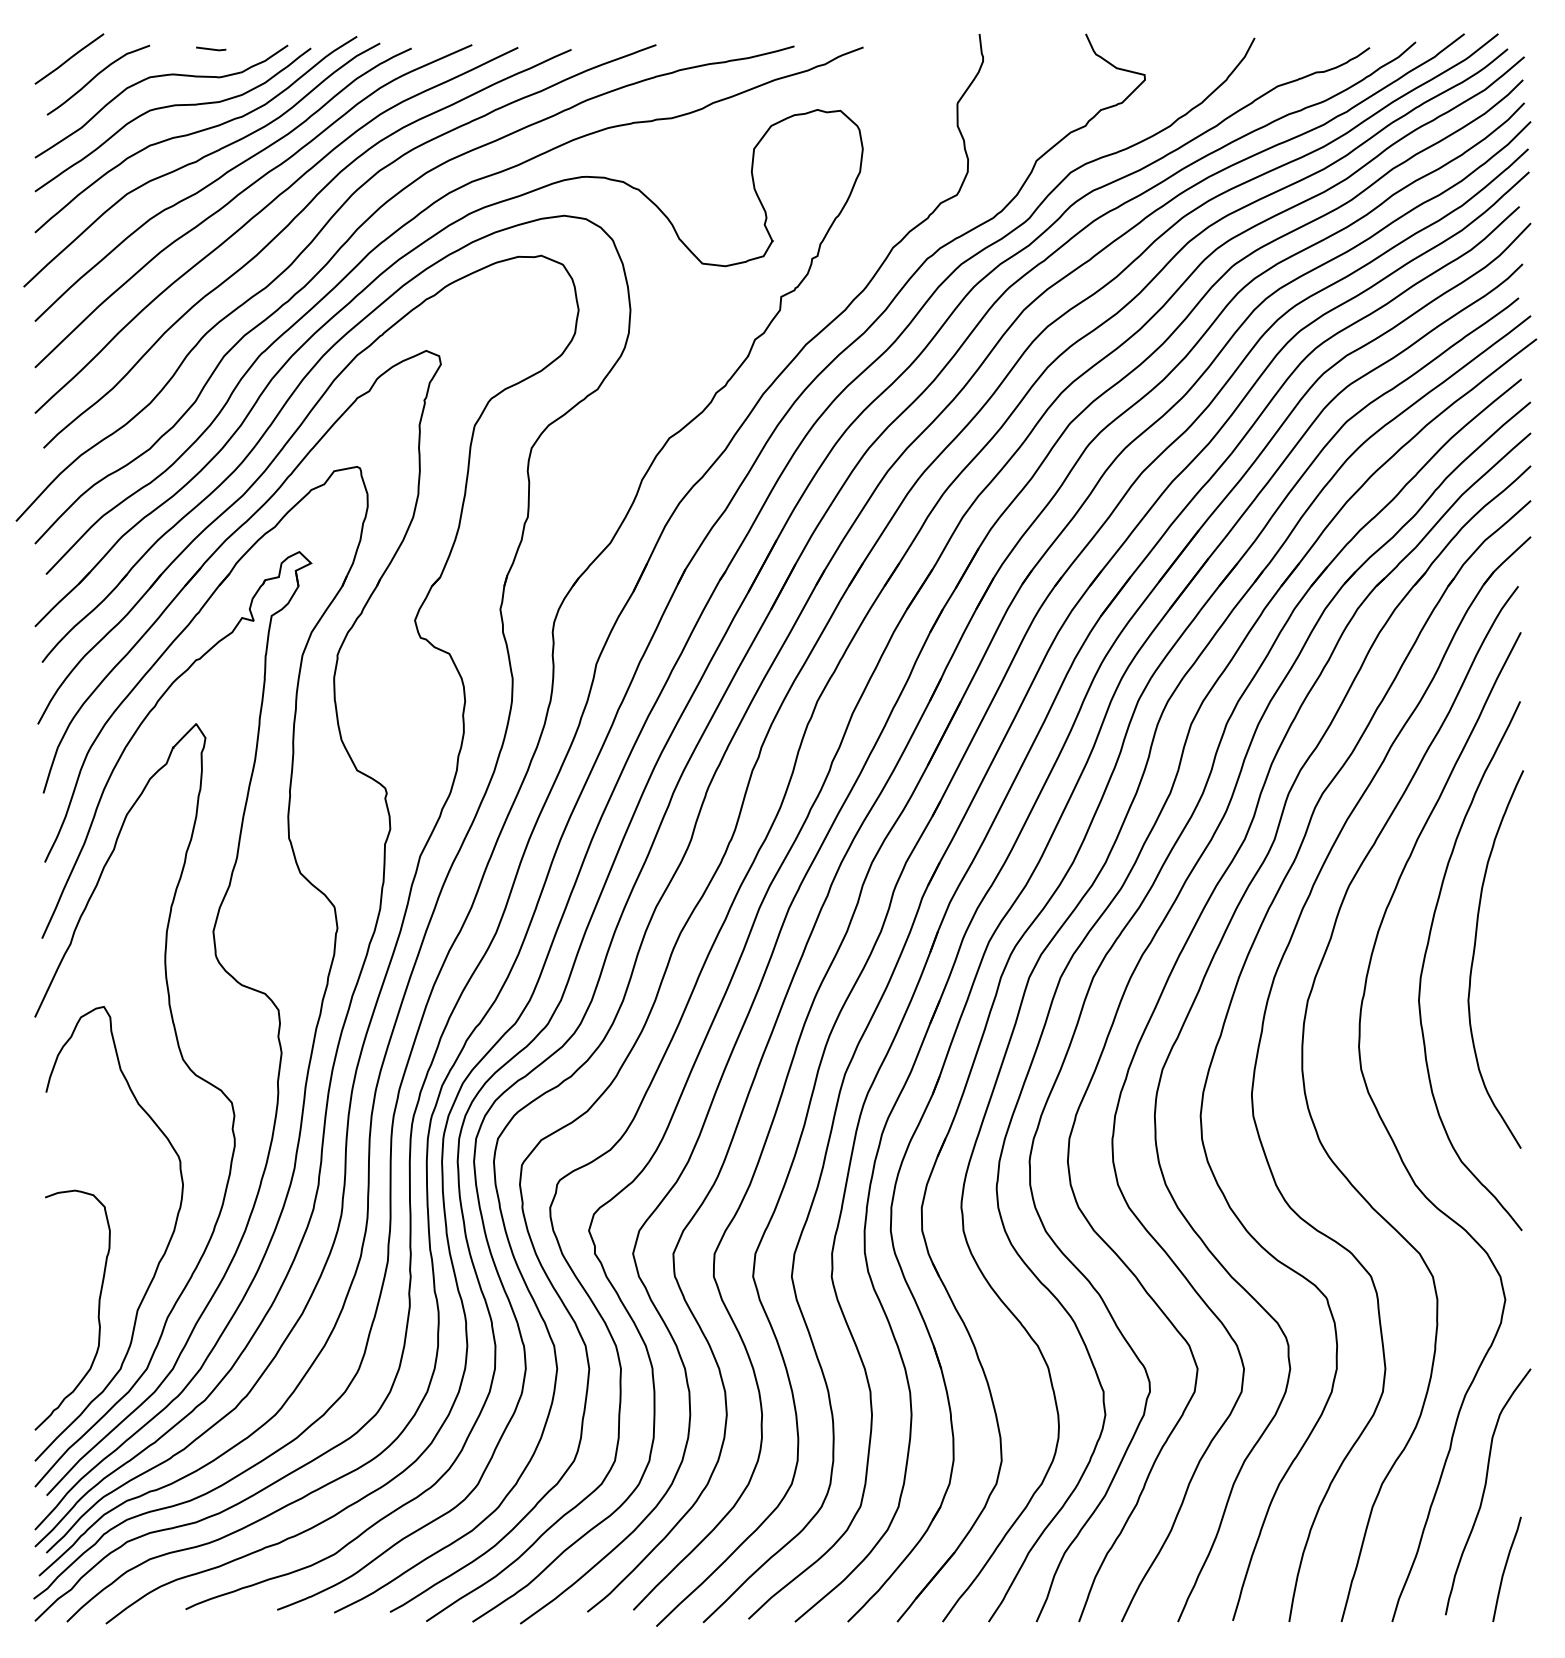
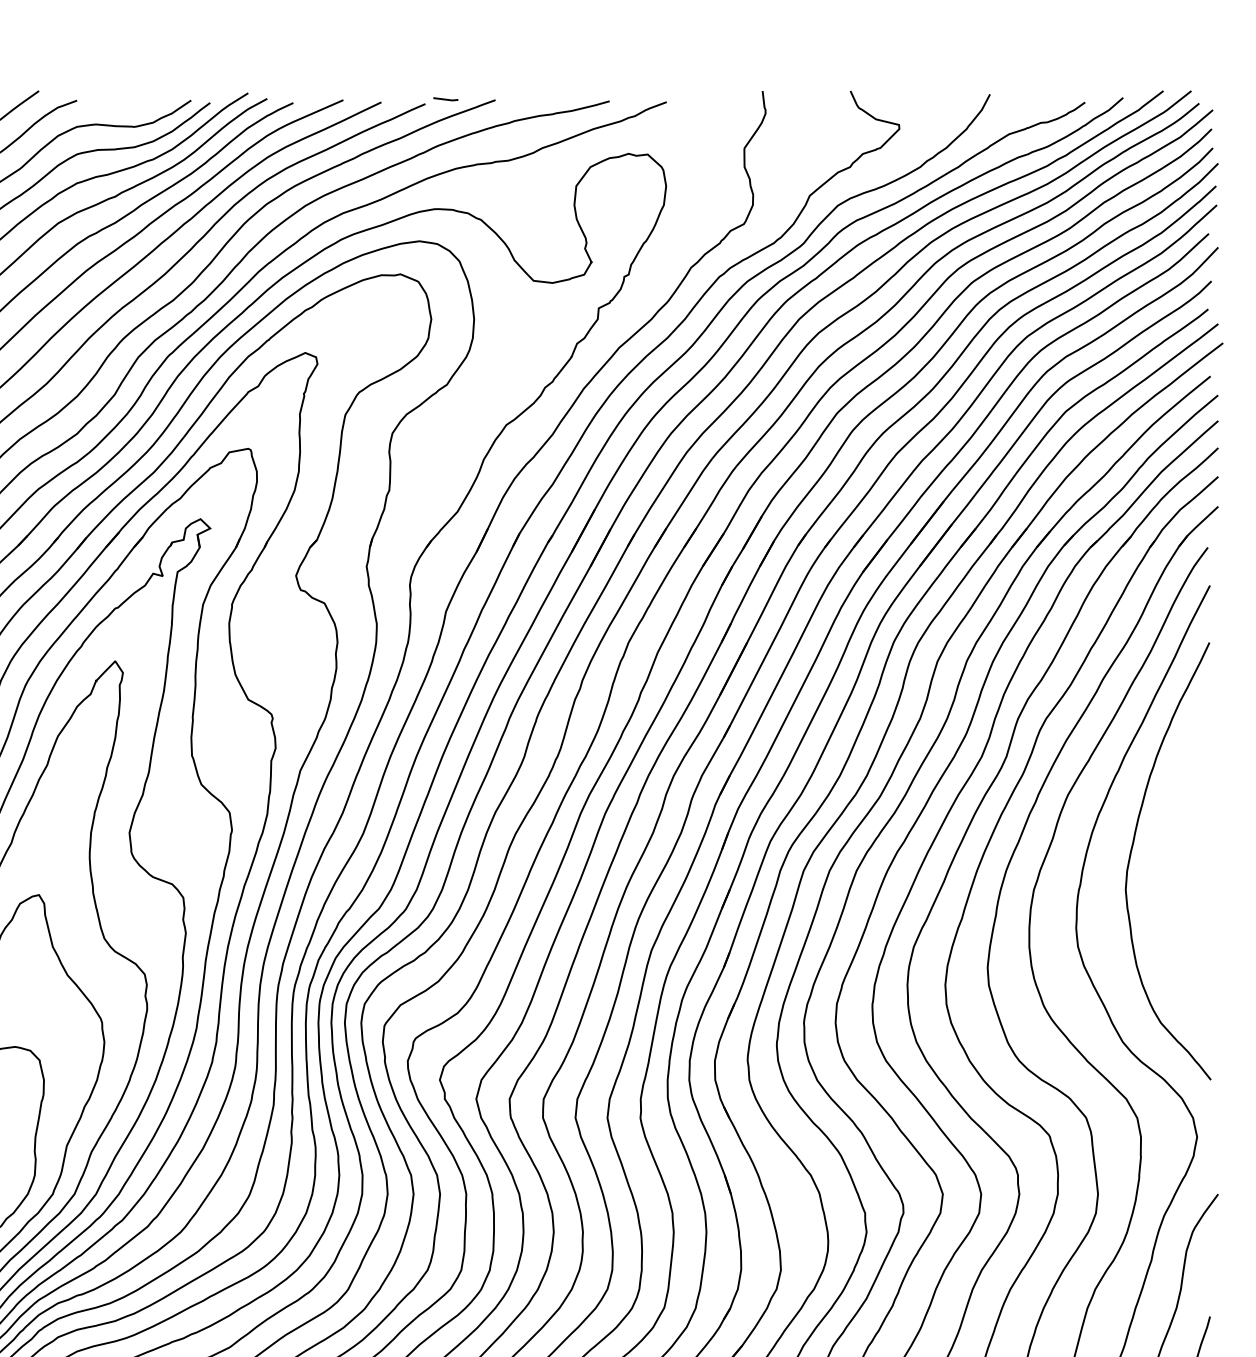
line: (211, 48) -> (446, 98), moved
curve: (1474, 956) -> (1171, 853), removed

